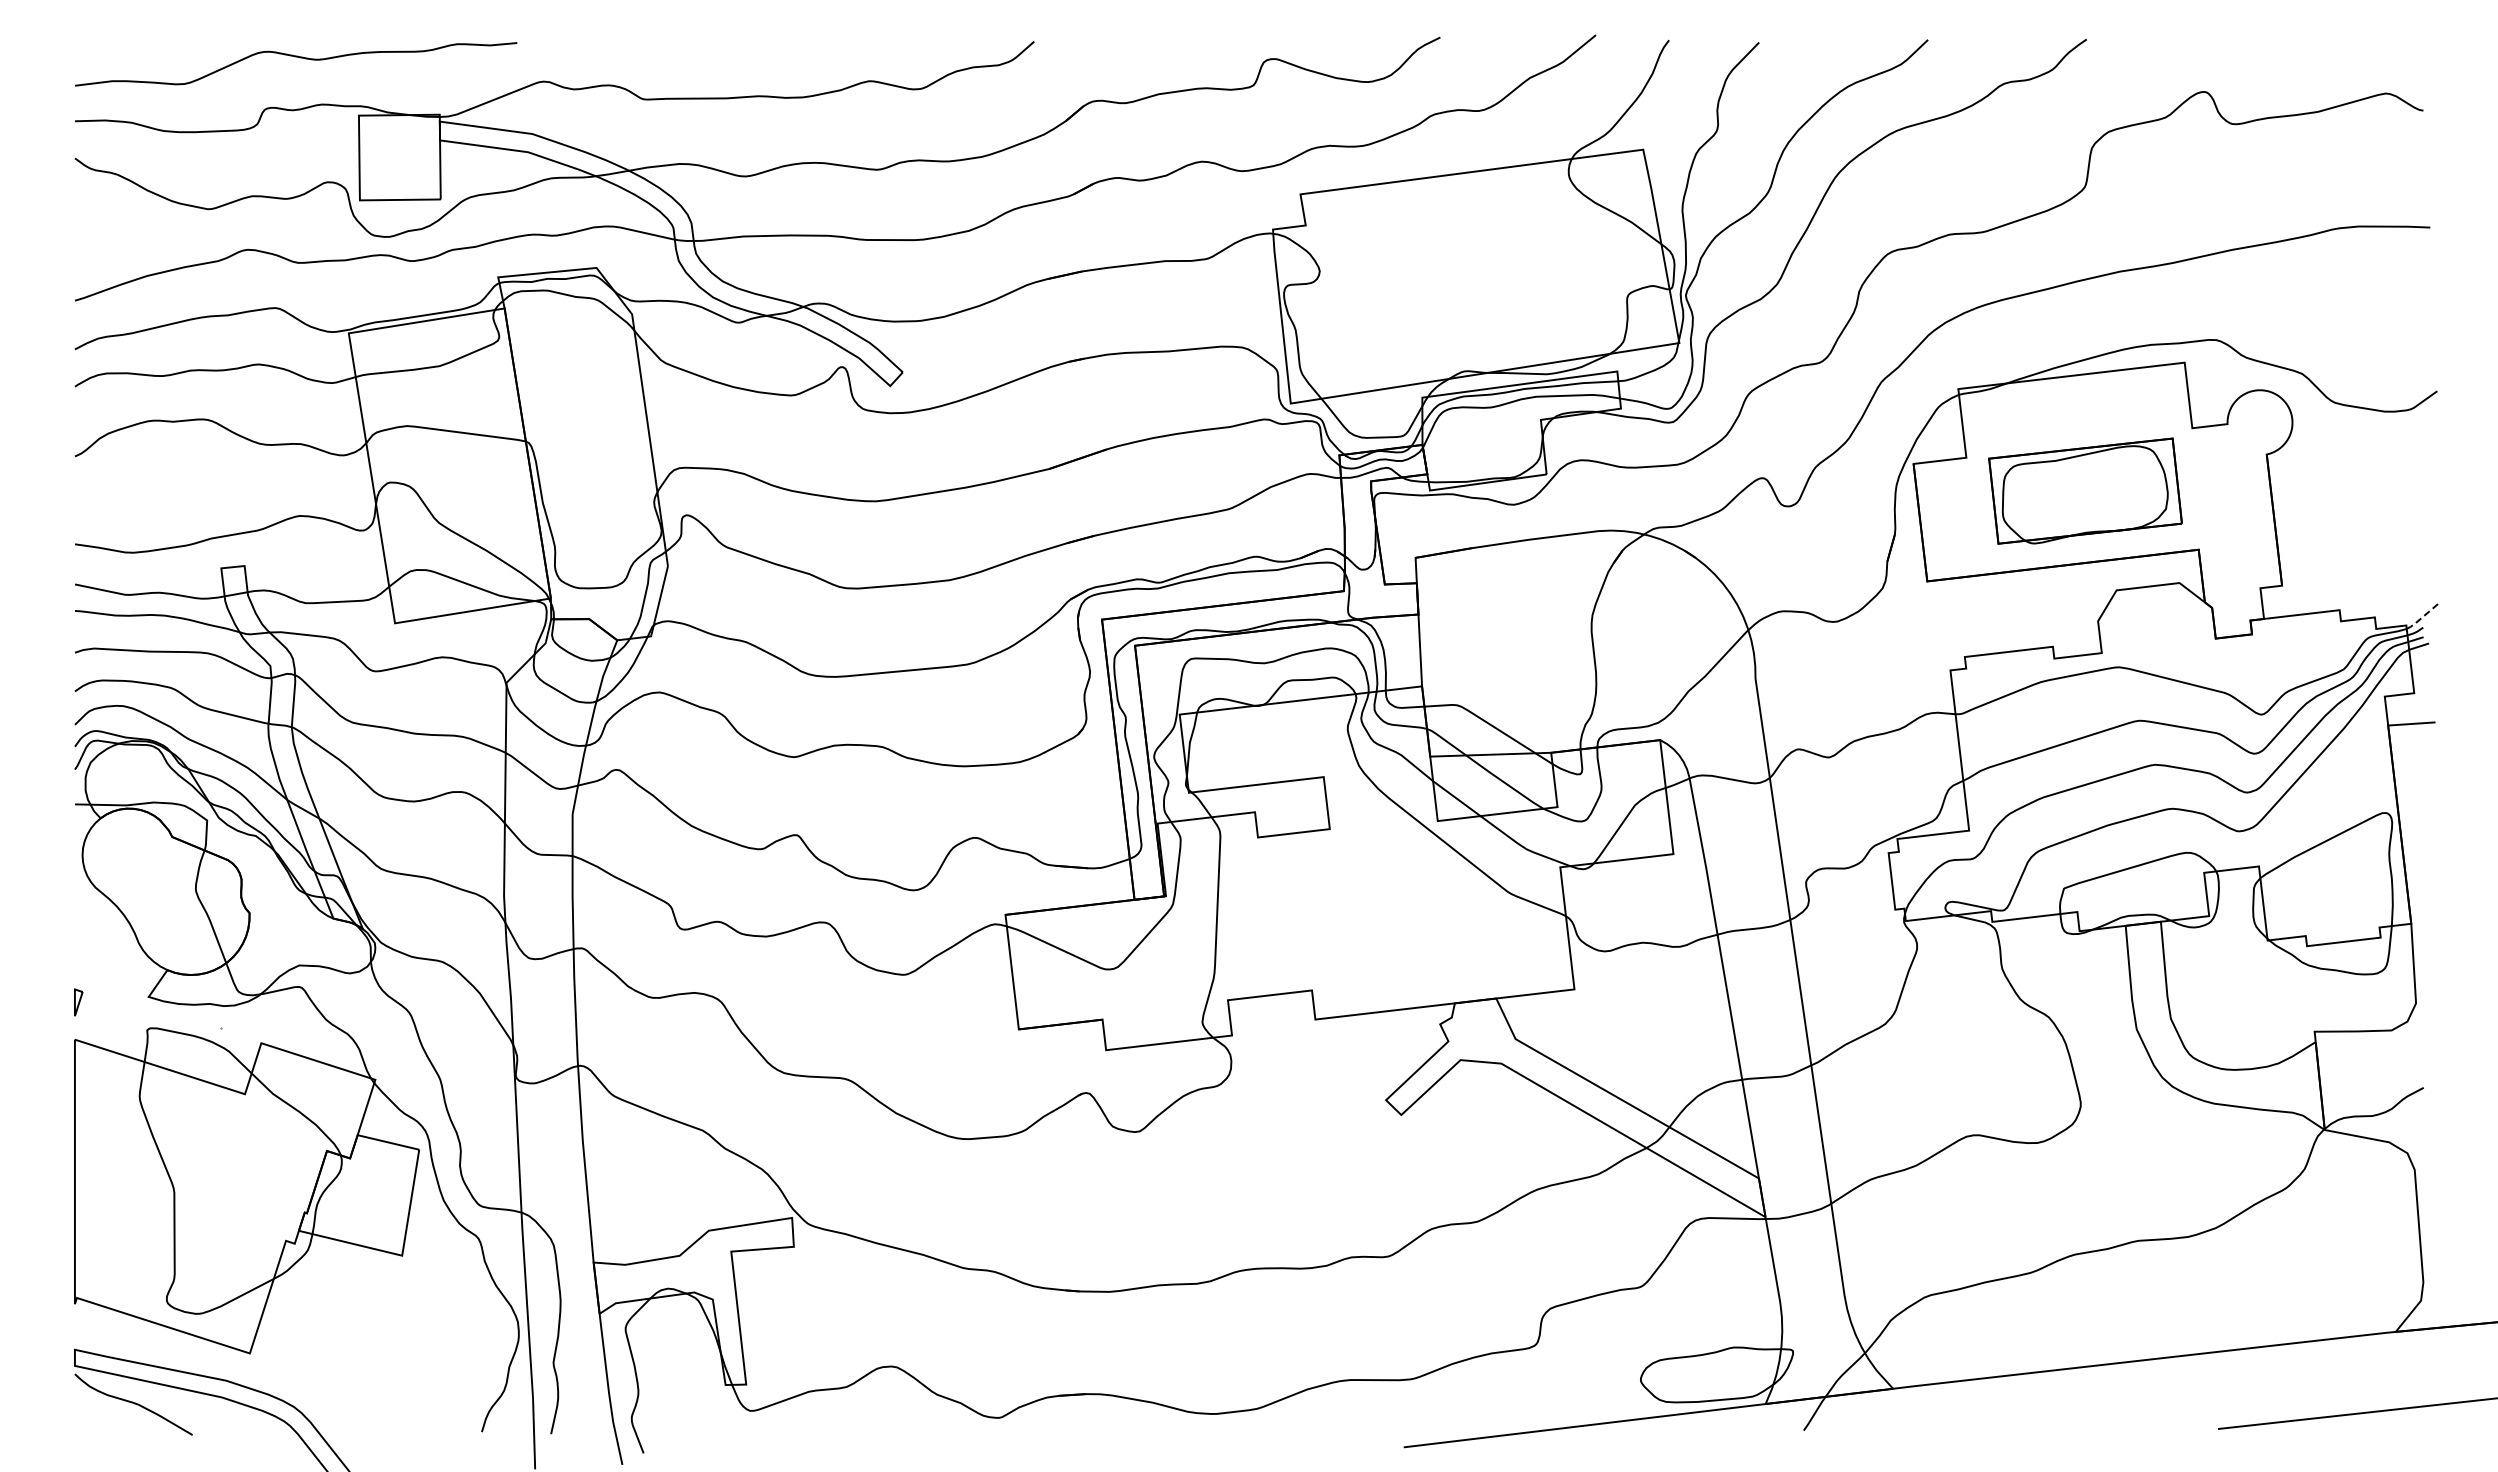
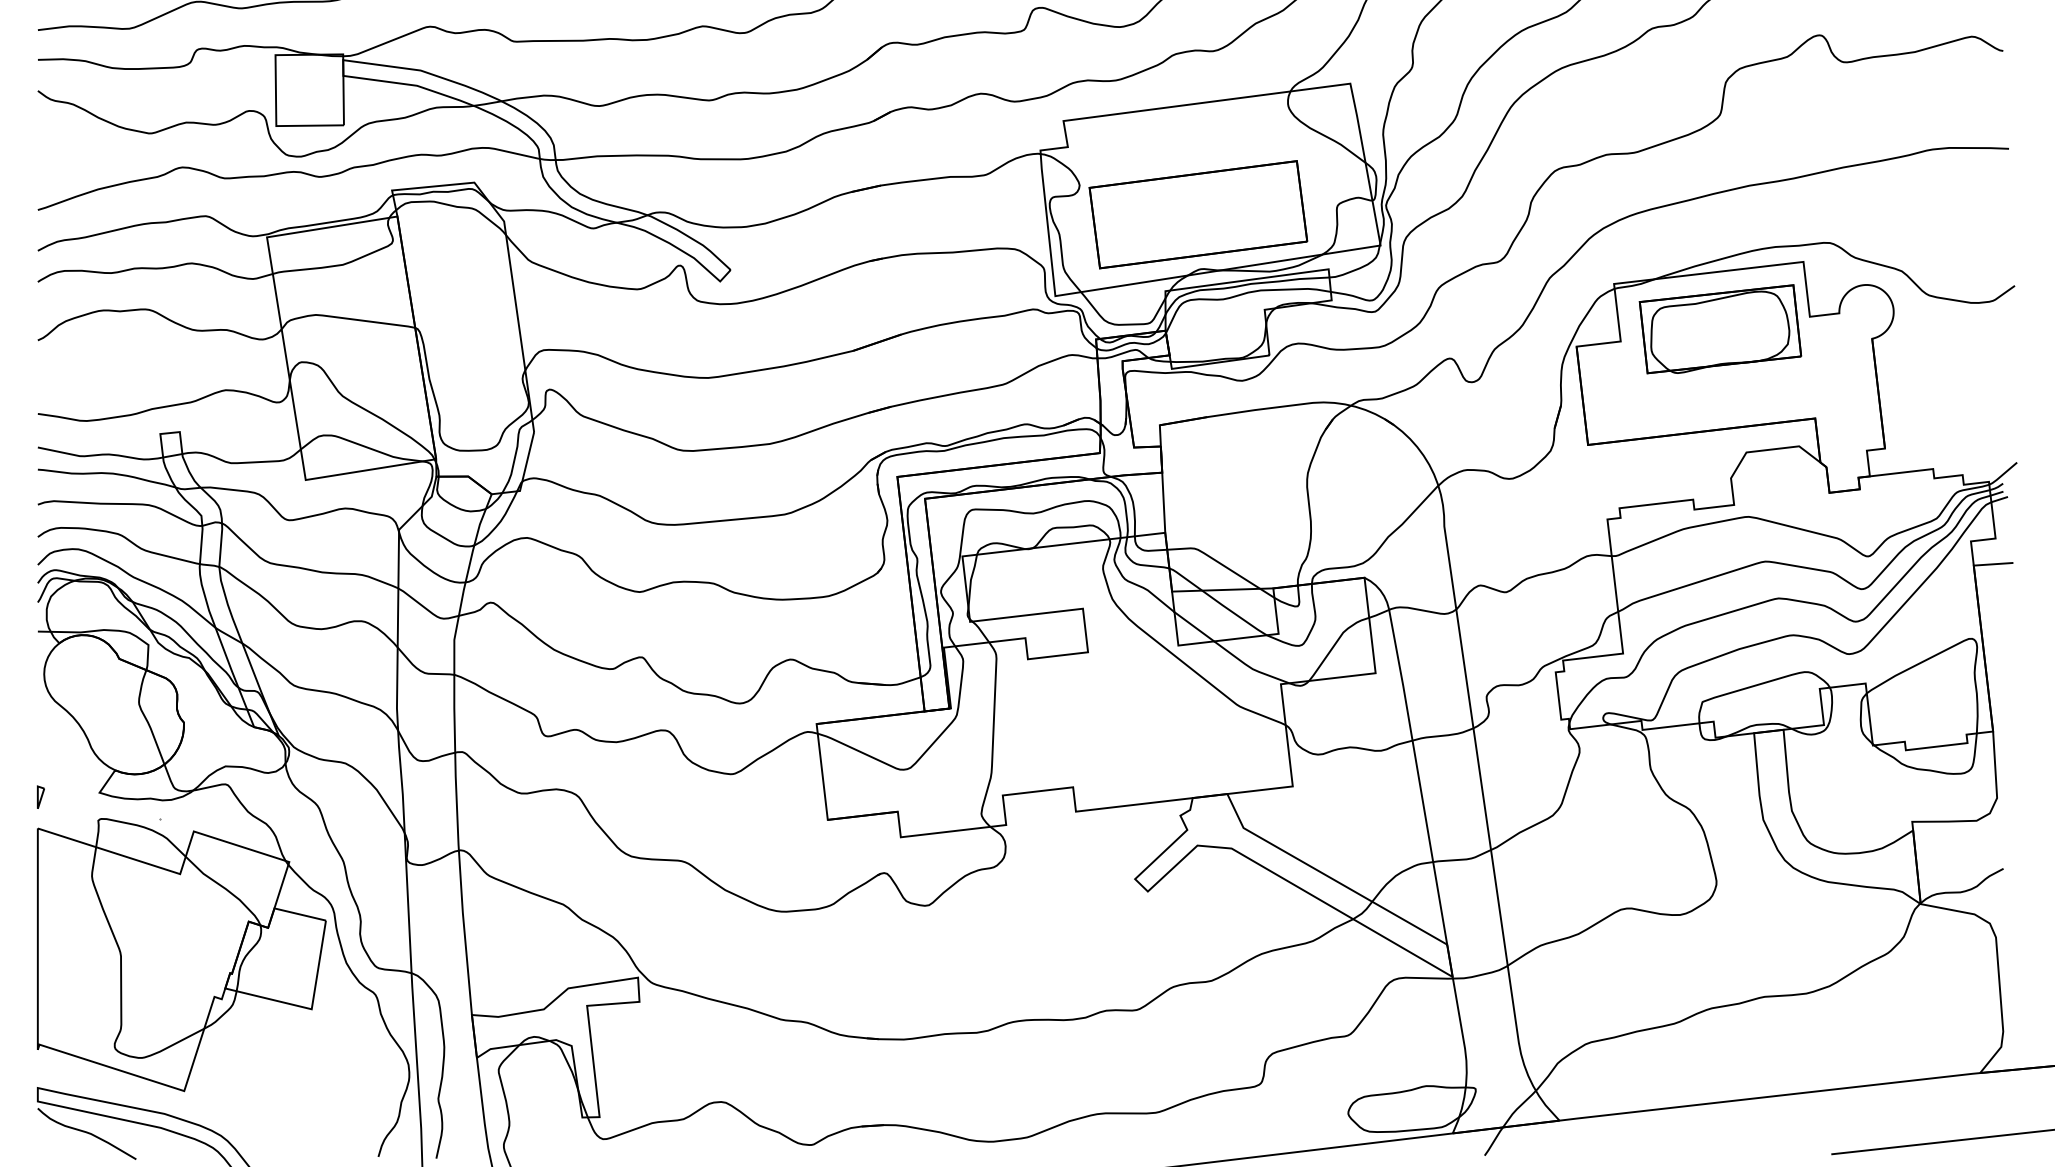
part: (1461, 306) -> (1198, 214), added
part: (2085, 490) -> (1720, 328), moved
line: (2422, 616) -> (2002, 474), dashed -> solid

